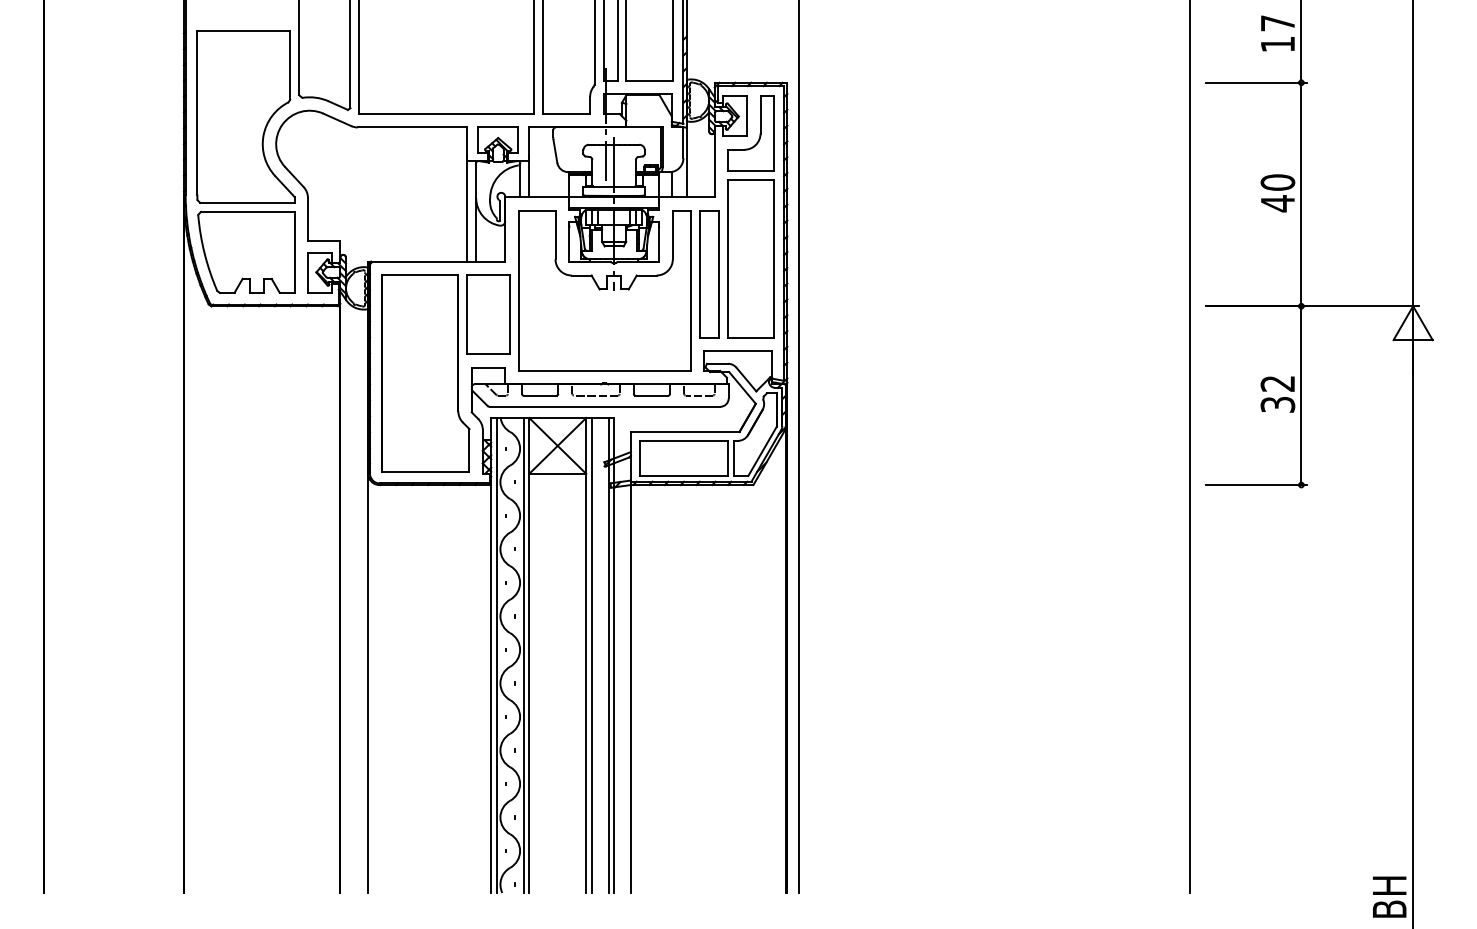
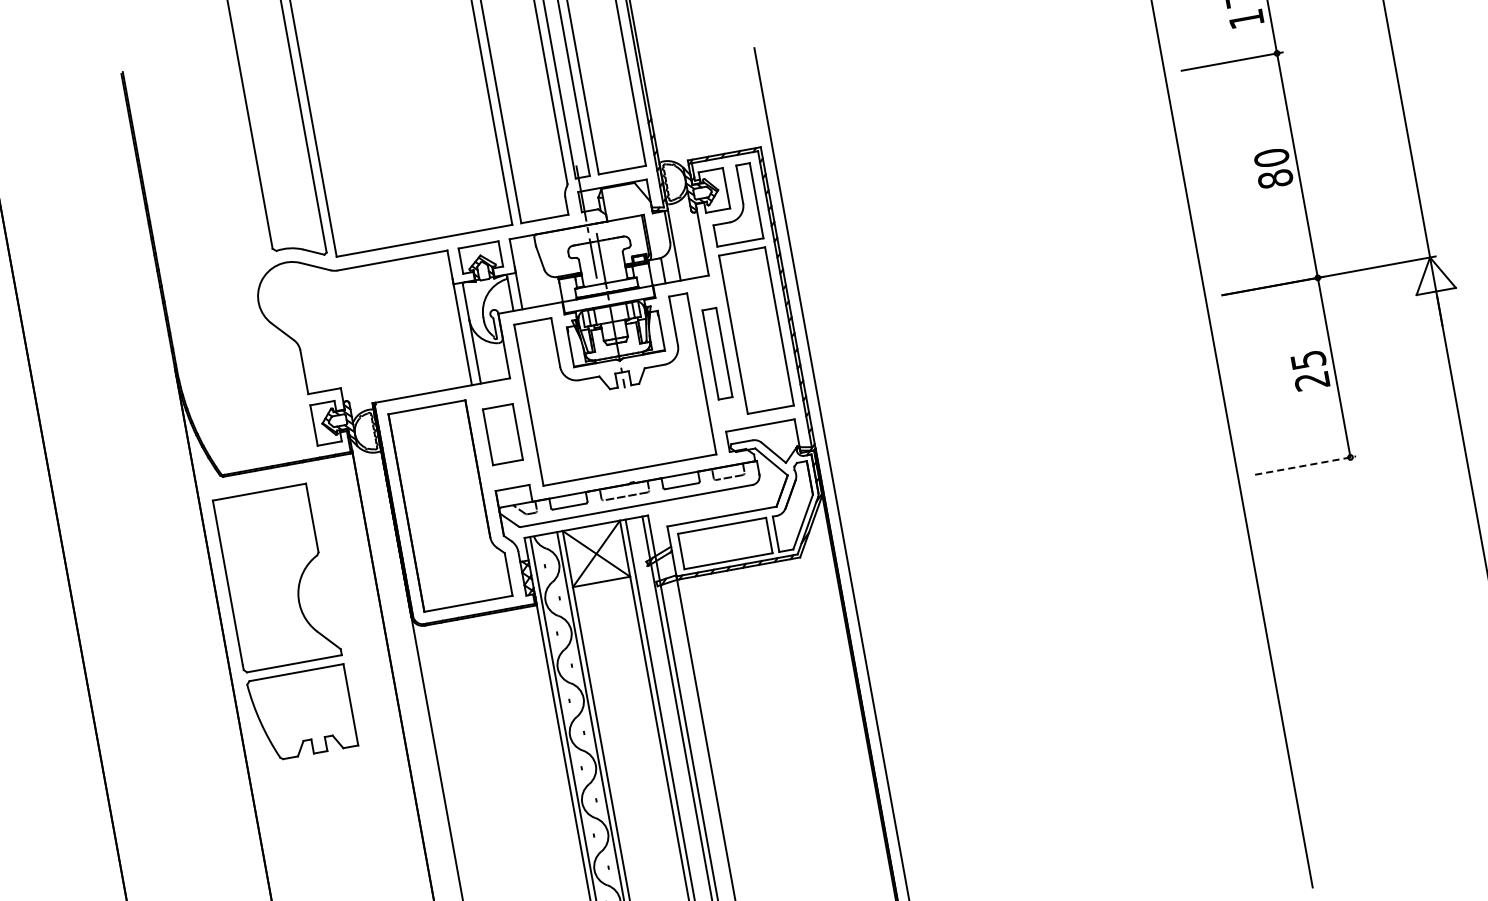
part: (245, 161) -> (284, 622), moved
text: (1277, 203) -> (1275, 179), 40 -> 80
part: (709, 274) -> (717, 354), size x0.7
part: (488, 314) -> (502, 434), size x0.7
text: (1277, 394) -> (1309, 370), 32 -> 25
line: (1257, 485) -> (1306, 465), solid -> dashed

